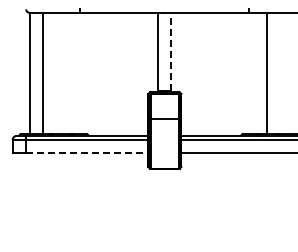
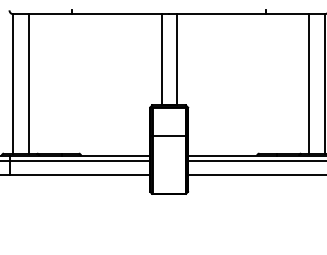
line: (171, 51) -> (176, 58), dashed -> solid
line: (266, 72) -> (309, 82), moved
line: (87, 152) -> (80, 175), dashed -> solid

